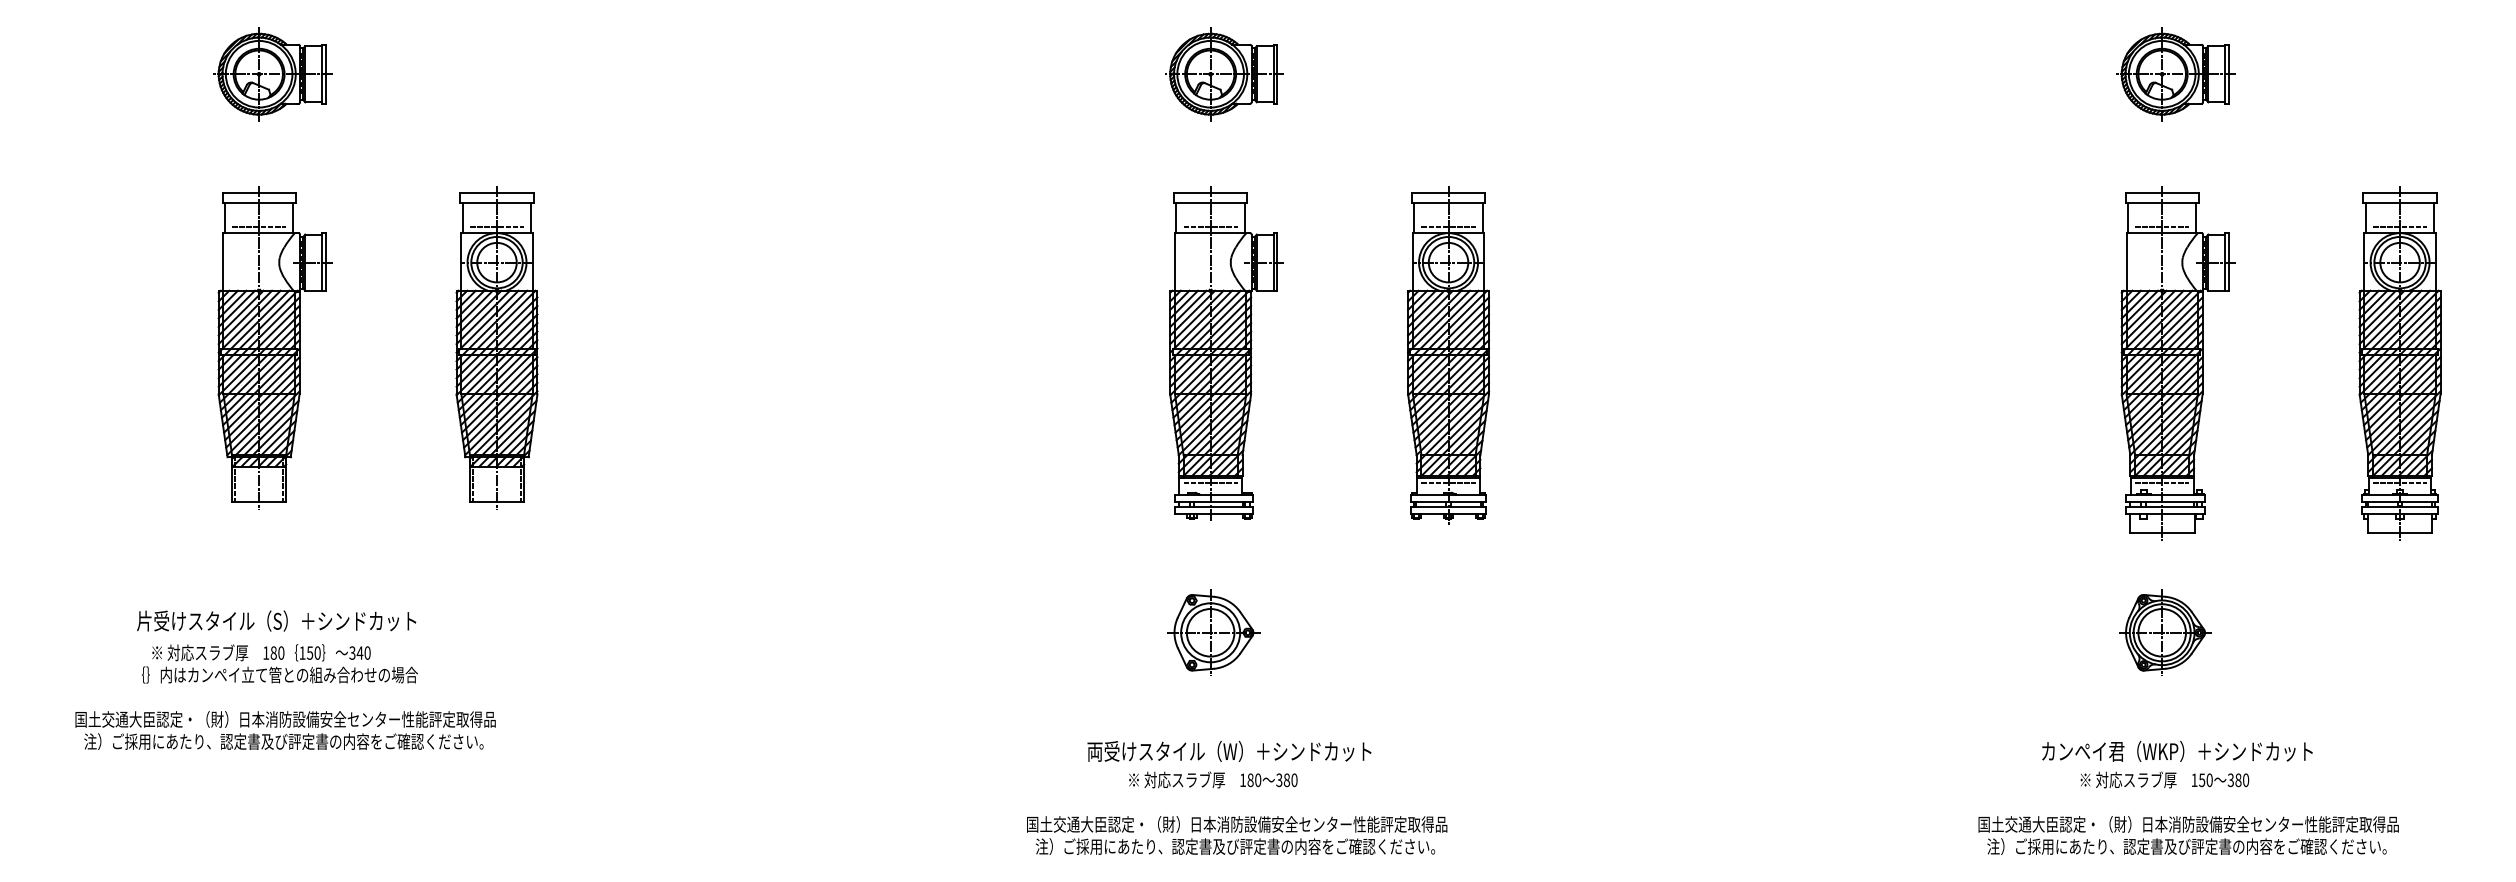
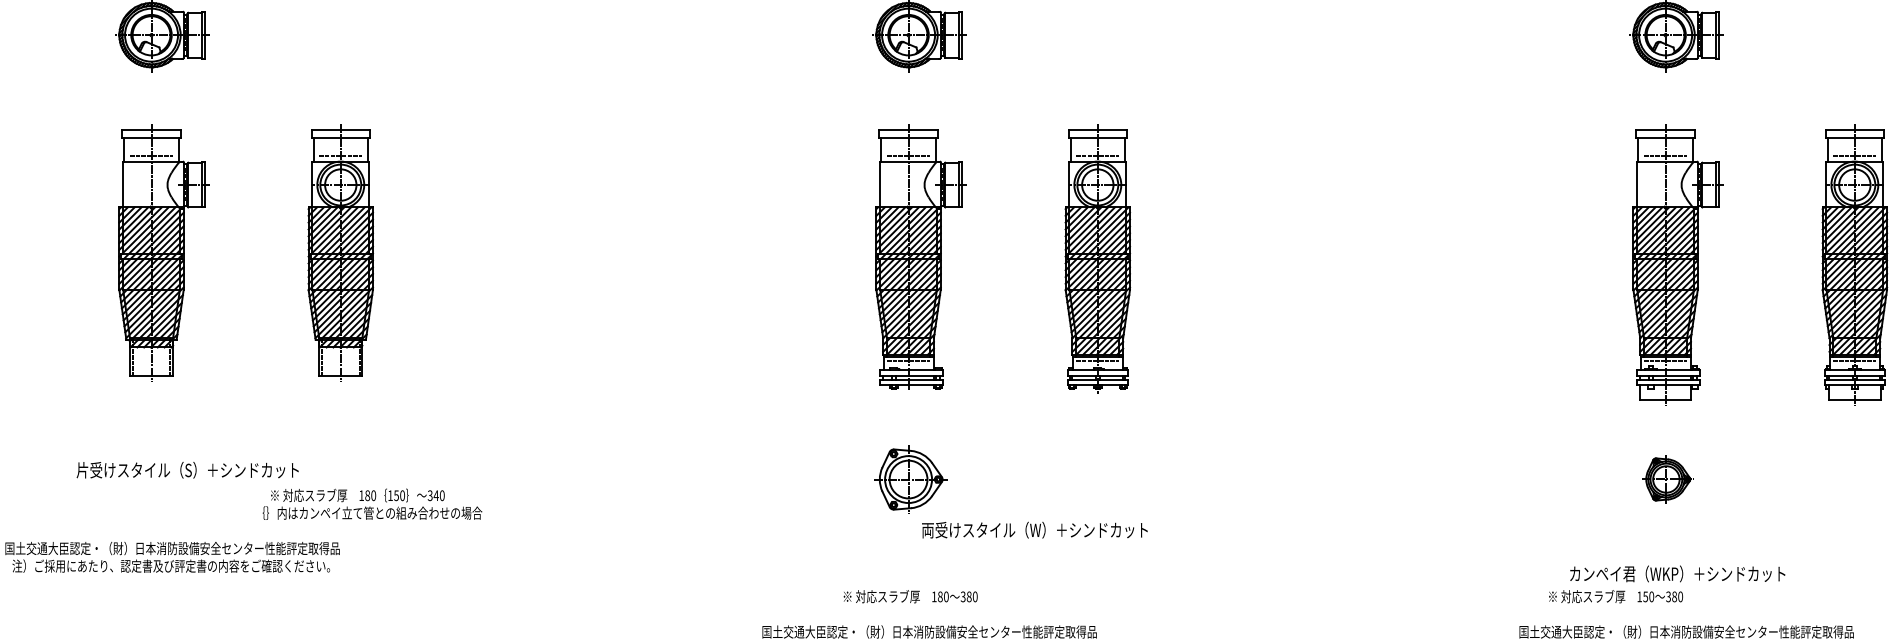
text: (276, 620) -> (187, 469), moved
part: (2165, 632) -> (1668, 479), size x0.7
text: (279, 663) -> (372, 503), moved
text: (1229, 750) -> (1034, 529), moved
text: (2164, 779) -> (1615, 596), moved

